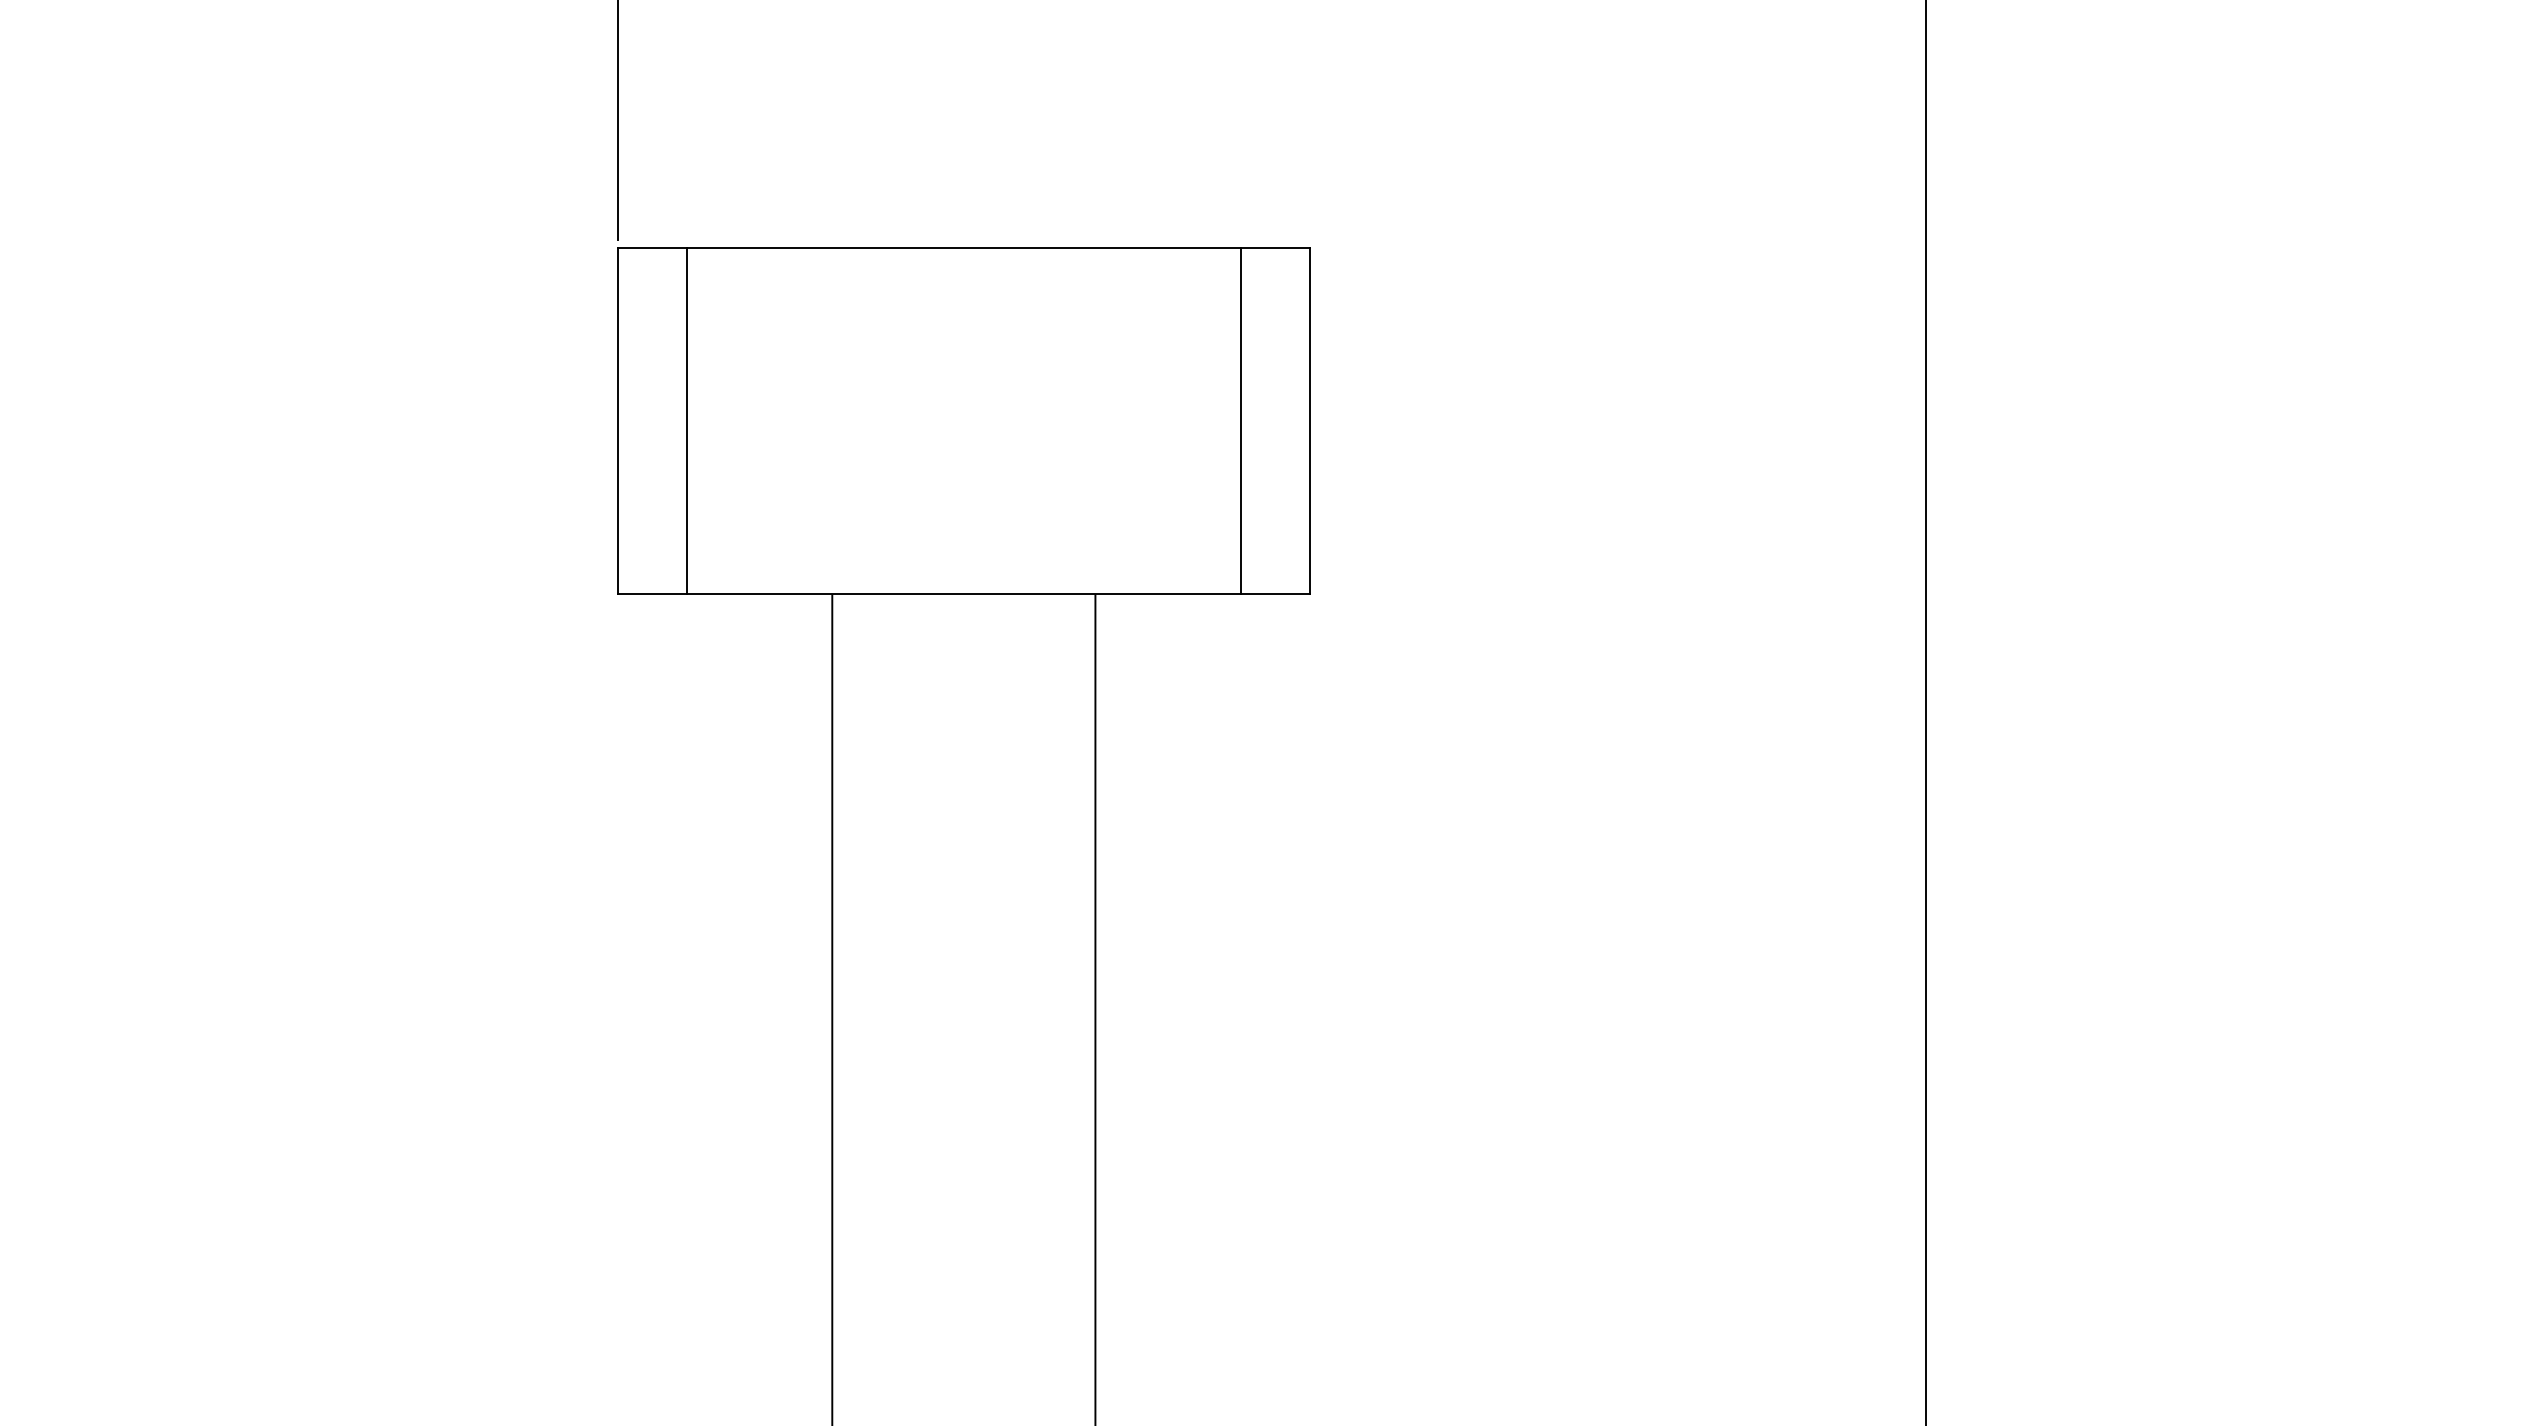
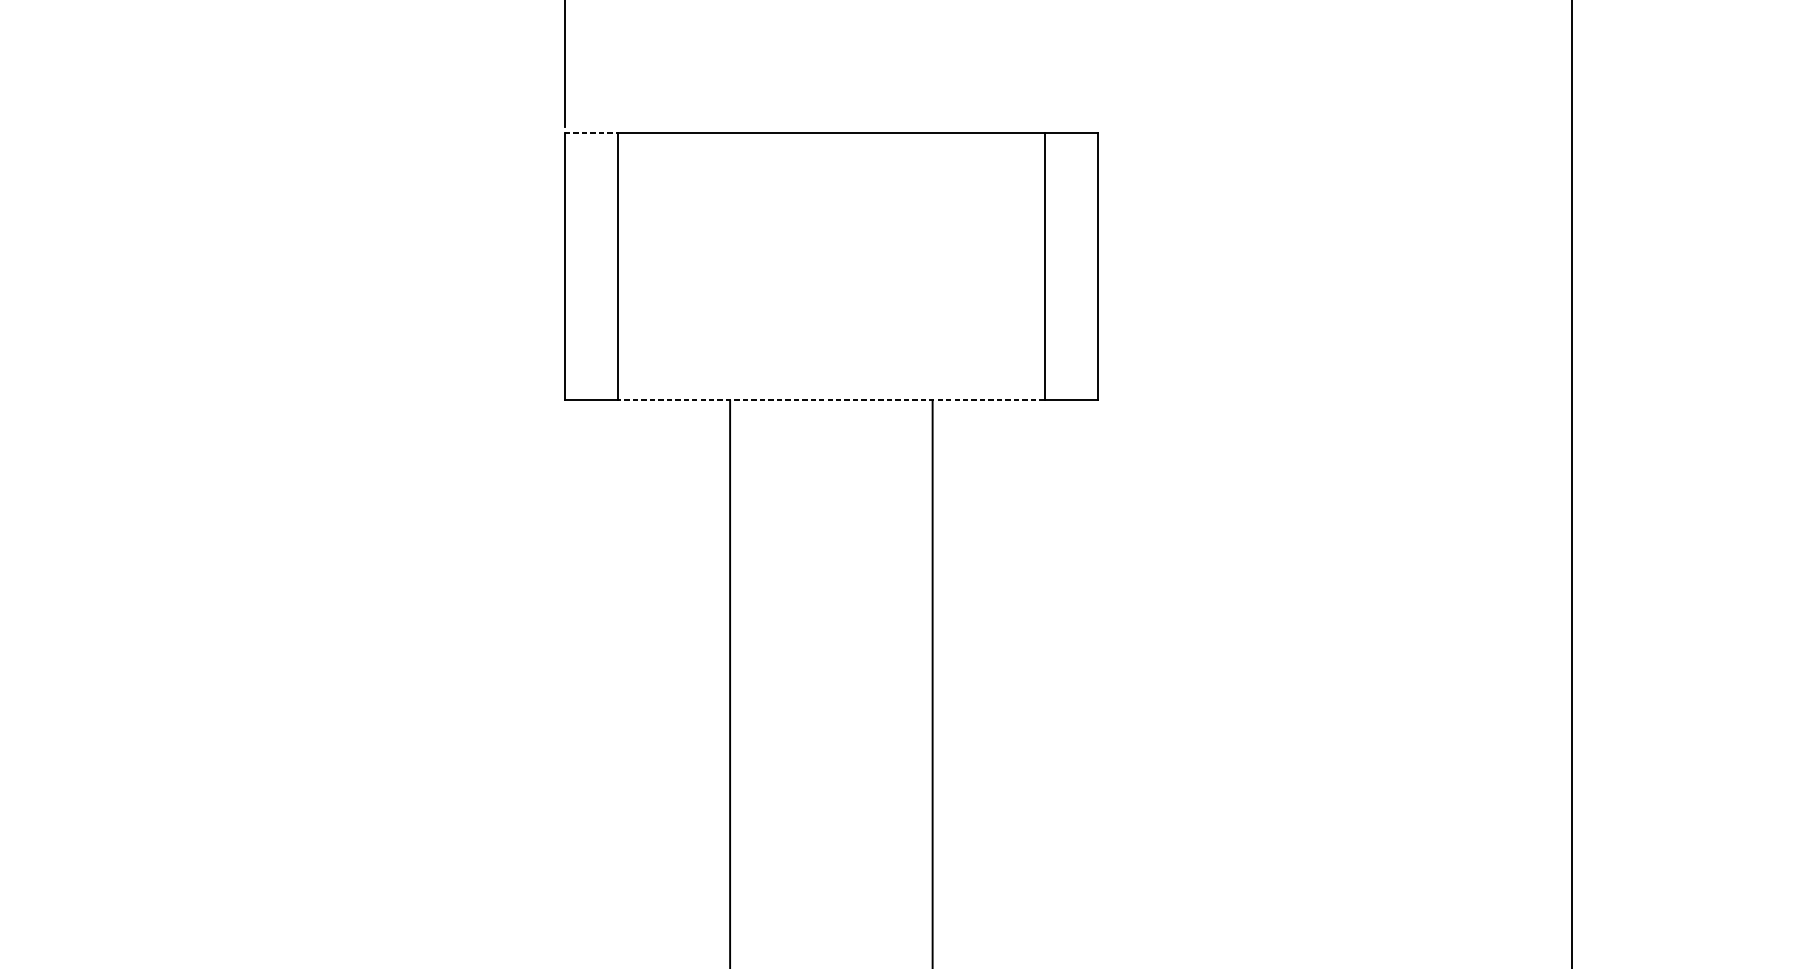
line: (652, 248) -> (591, 133), solid -> dashed
line: (963, 594) -> (831, 400), solid -> dashed

